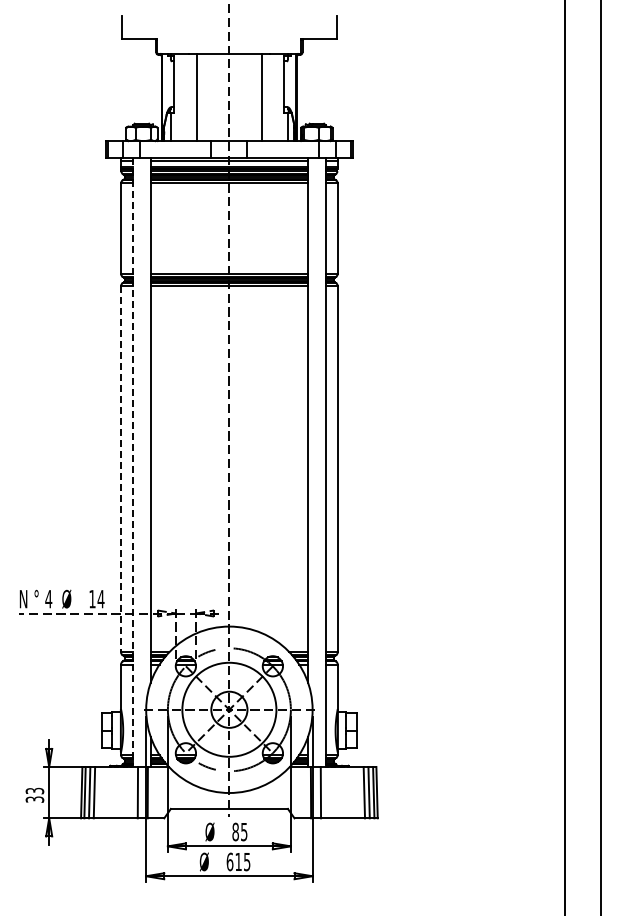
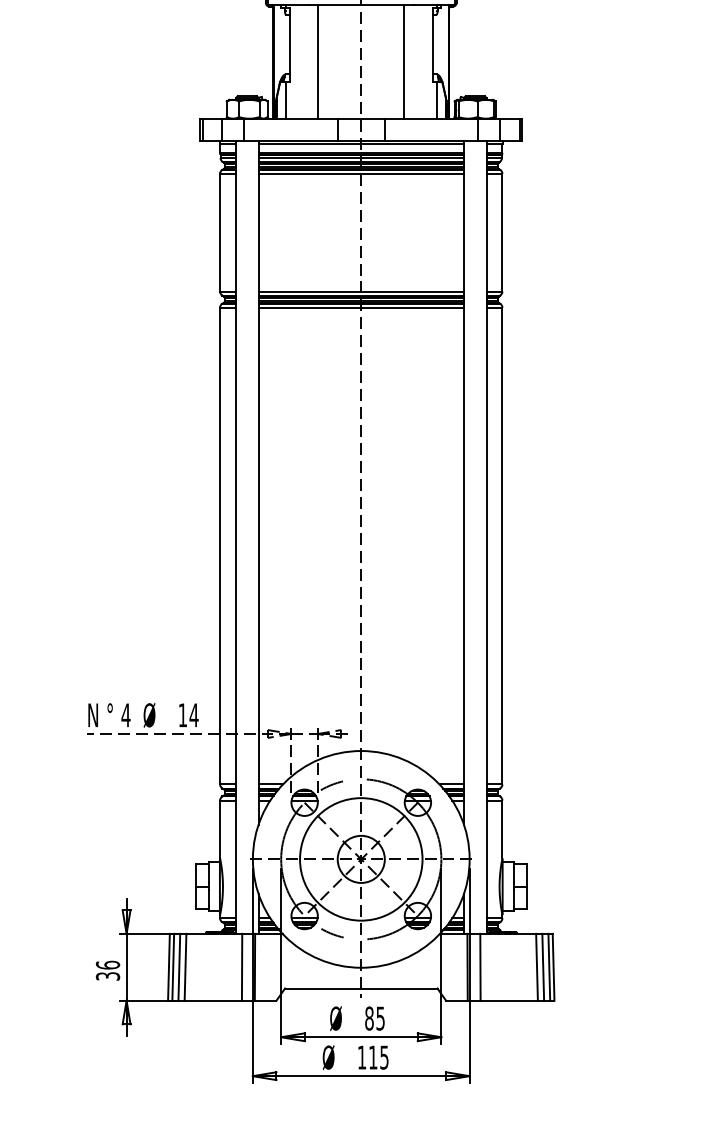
line: (133, 463) -> (236, 538), dashed -> solid
line: (121, 469) -> (220, 546), dashed -> solid
text: (34, 790) -> (107, 964), 33 -> 36
text: (229, 861) -> (361, 1056), 615 -> 115

